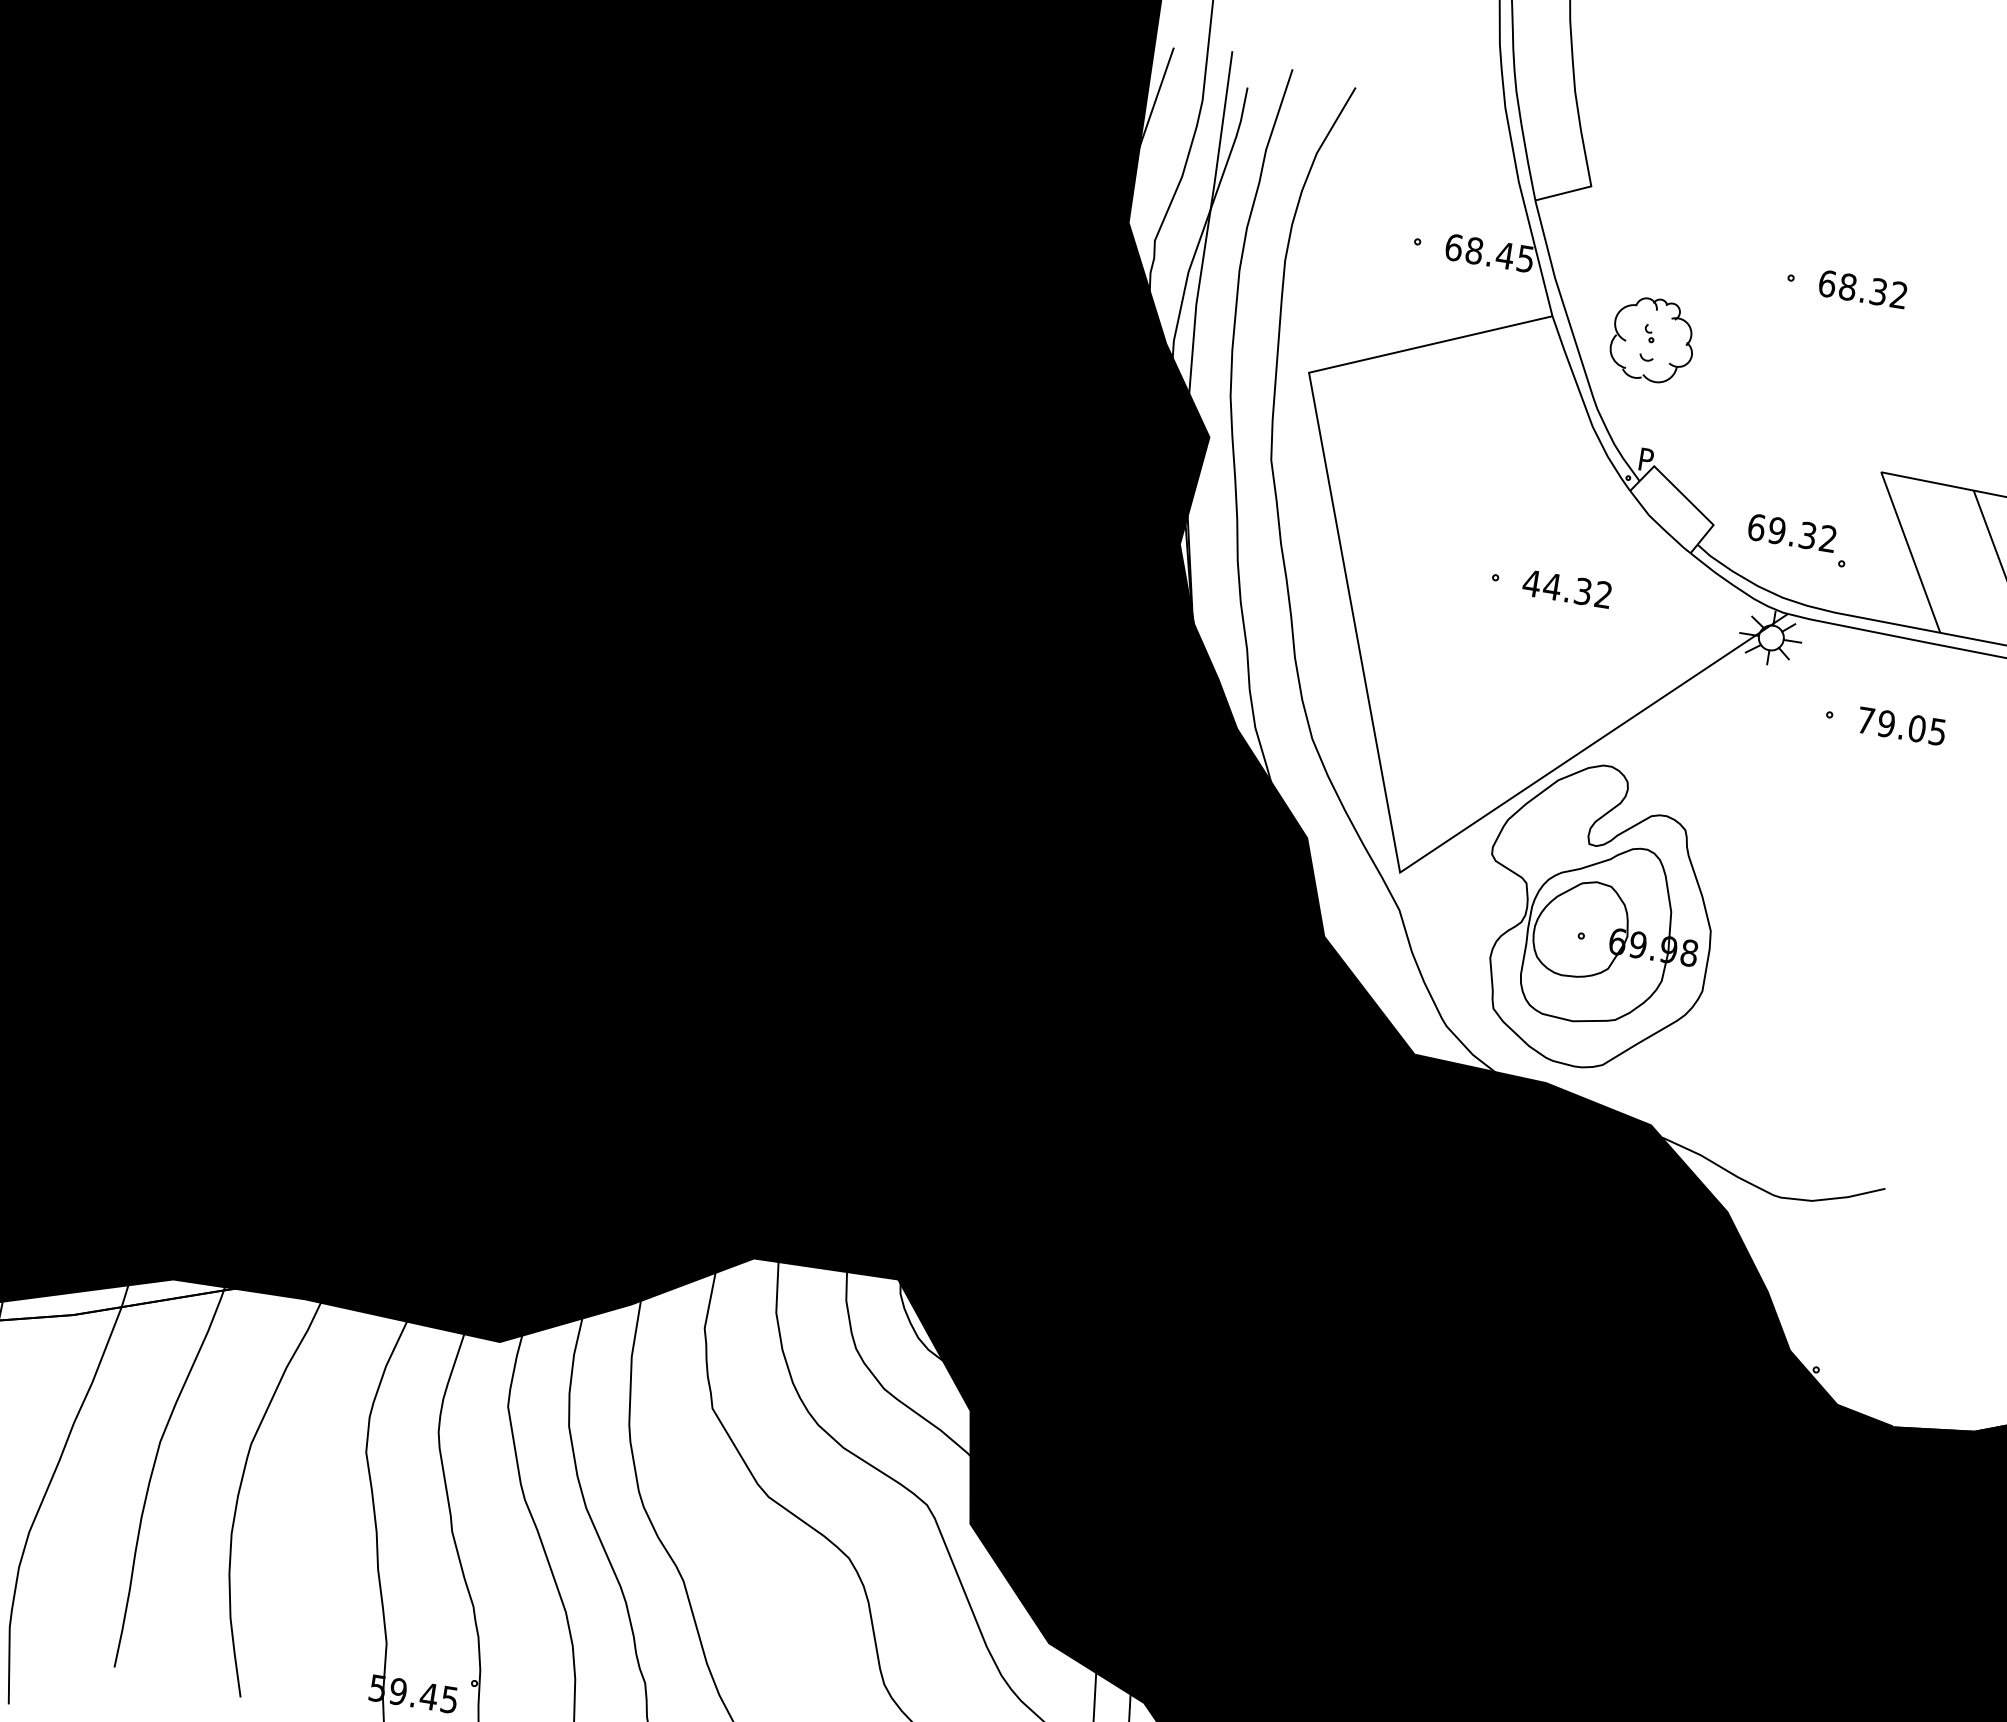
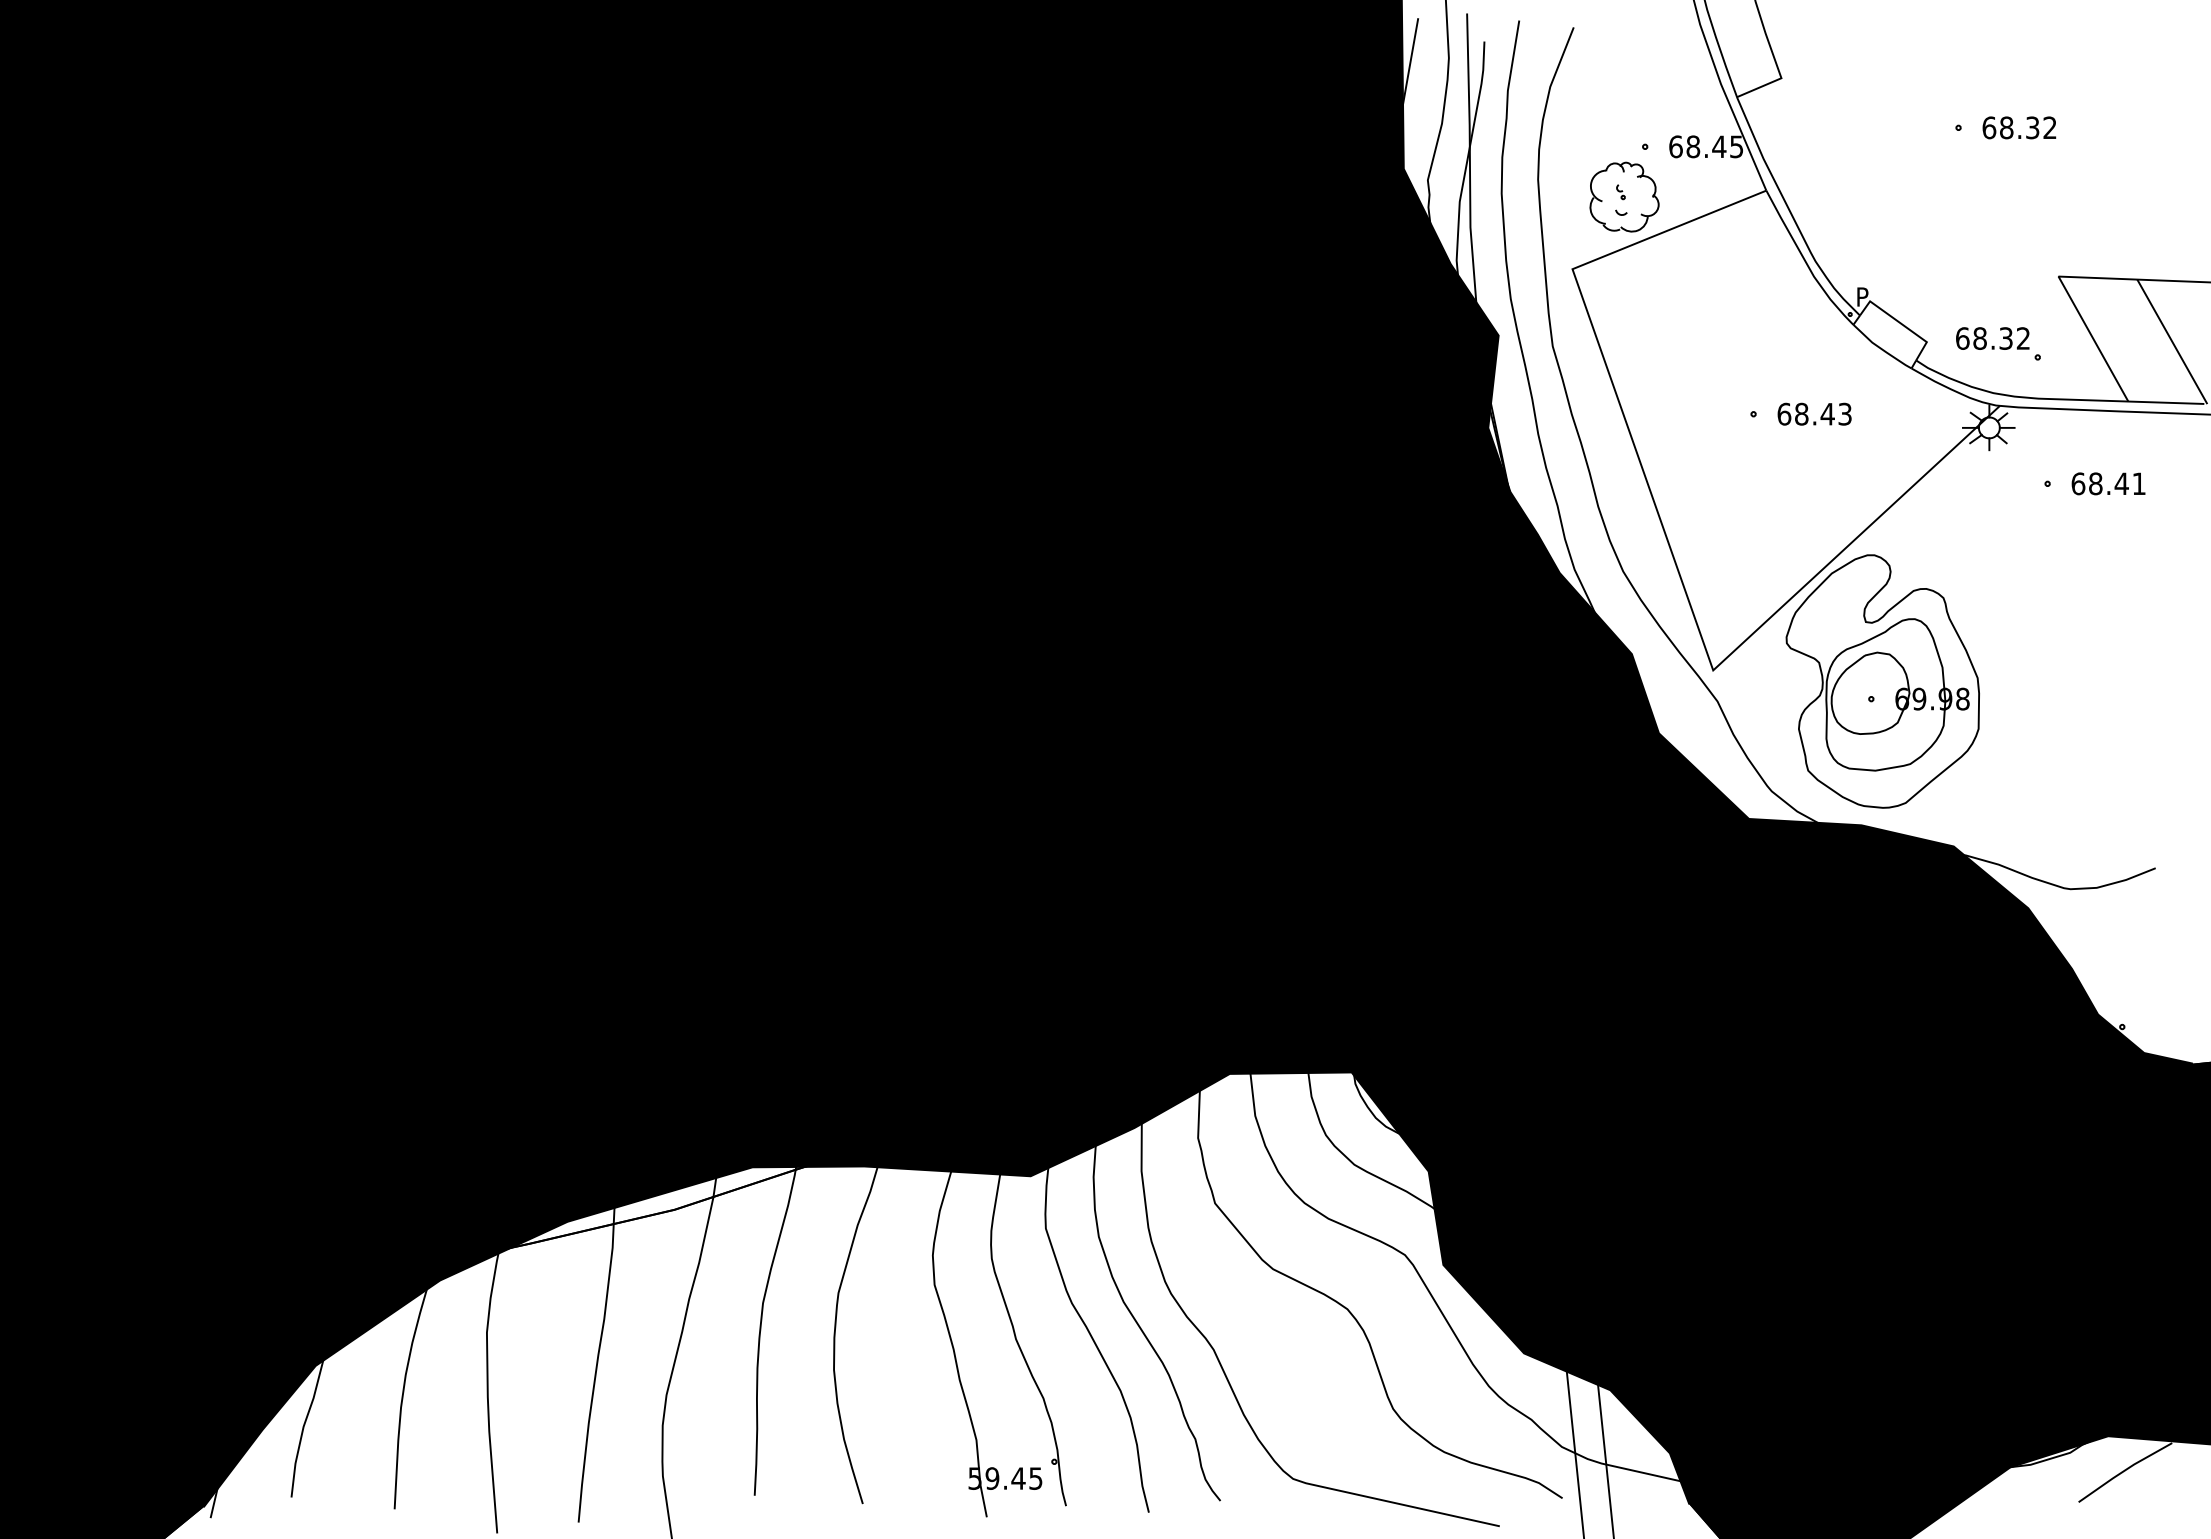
part: (1653, 339) -> (1624, 196), moved
text: (1776, 530) -> (1979, 338), 69.32 -> 68.32
text: (1567, 588) -> (1814, 413), 44.32 -> 68.43
text: (1901, 725) -> (2108, 483), 79.05 -> 68.41

